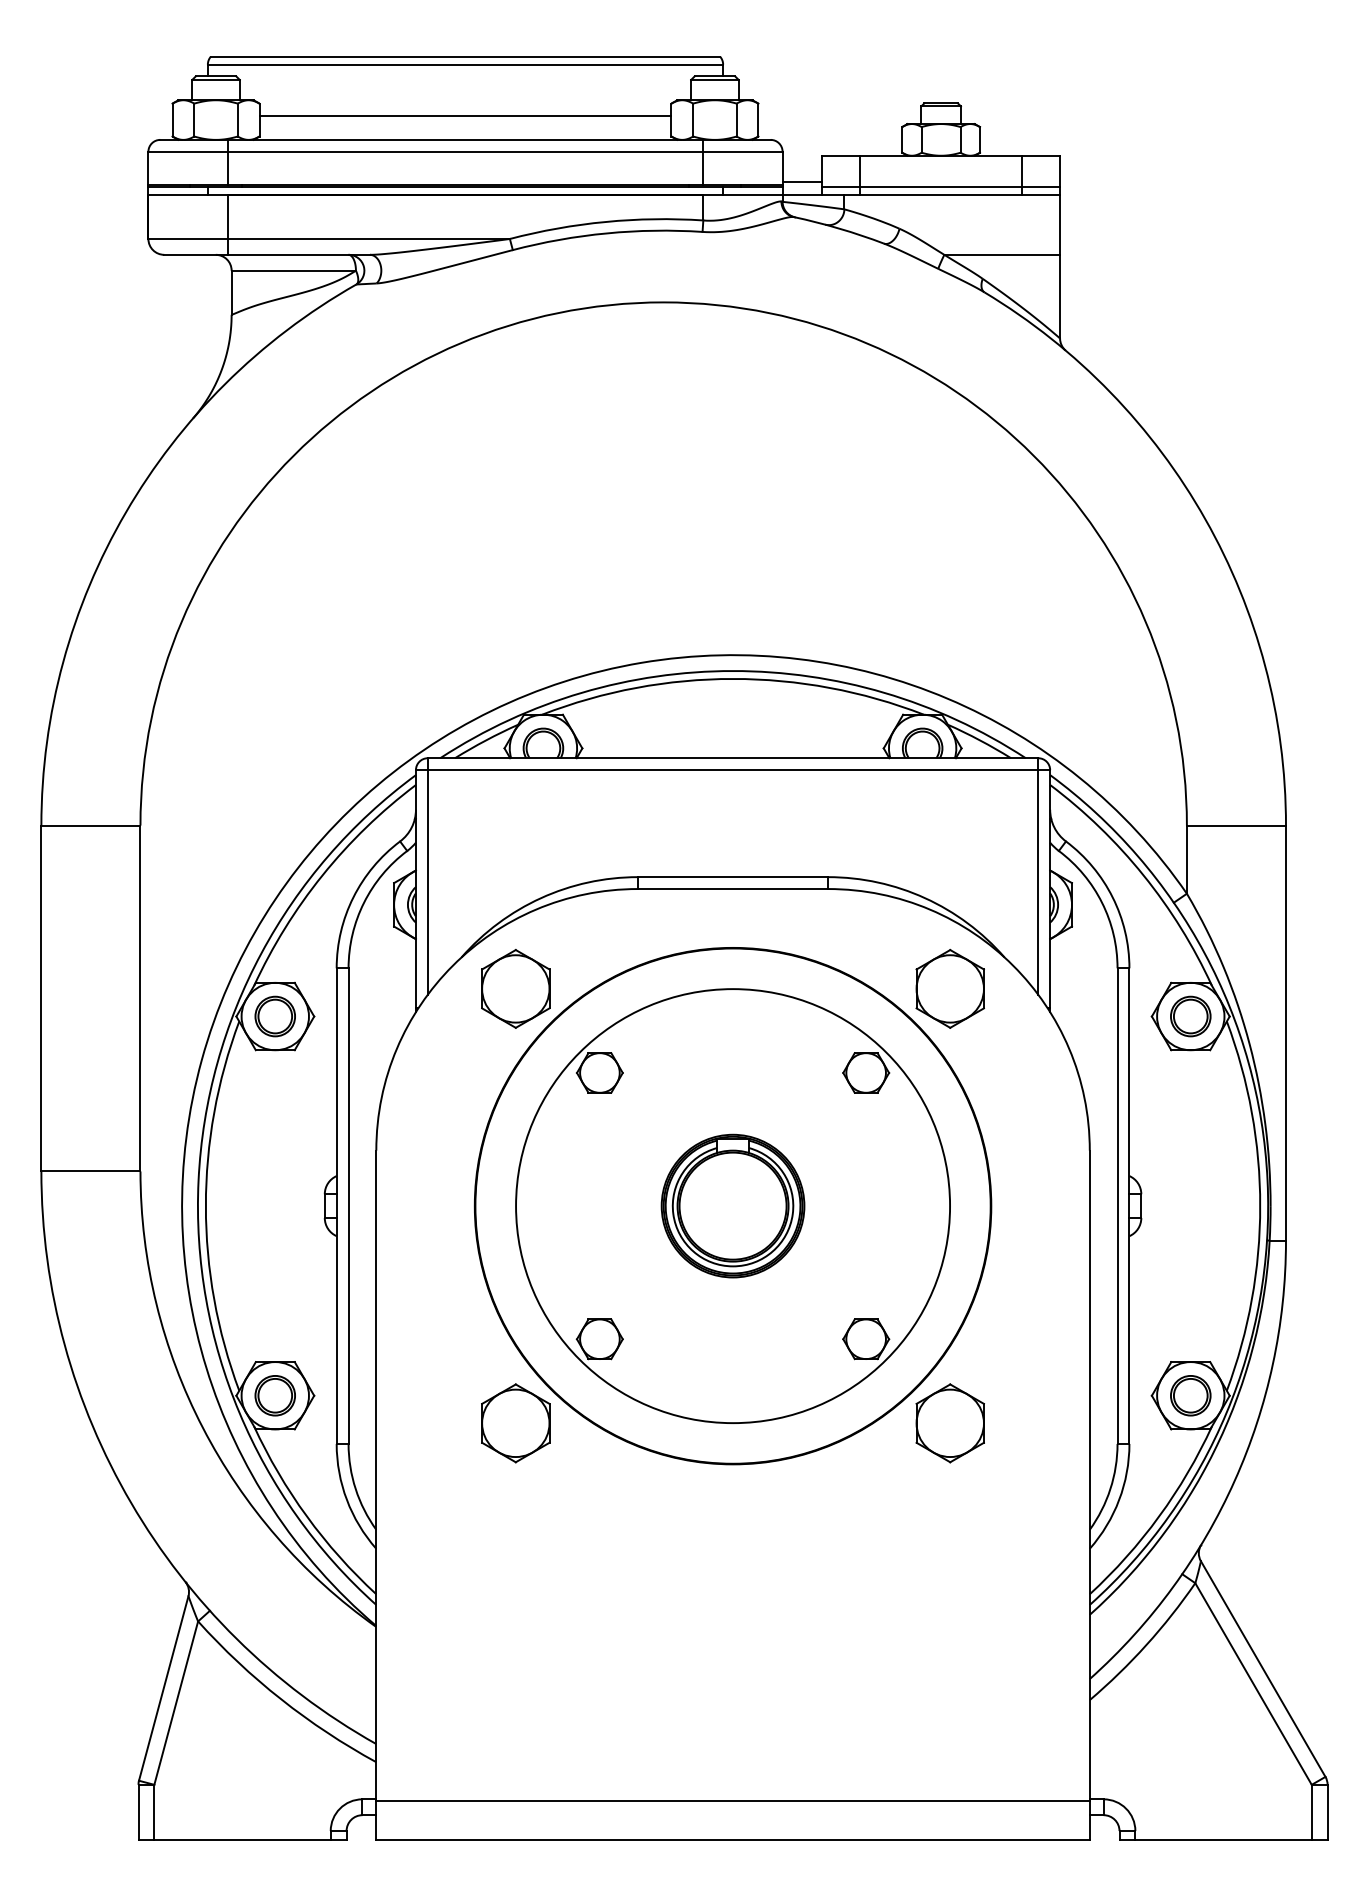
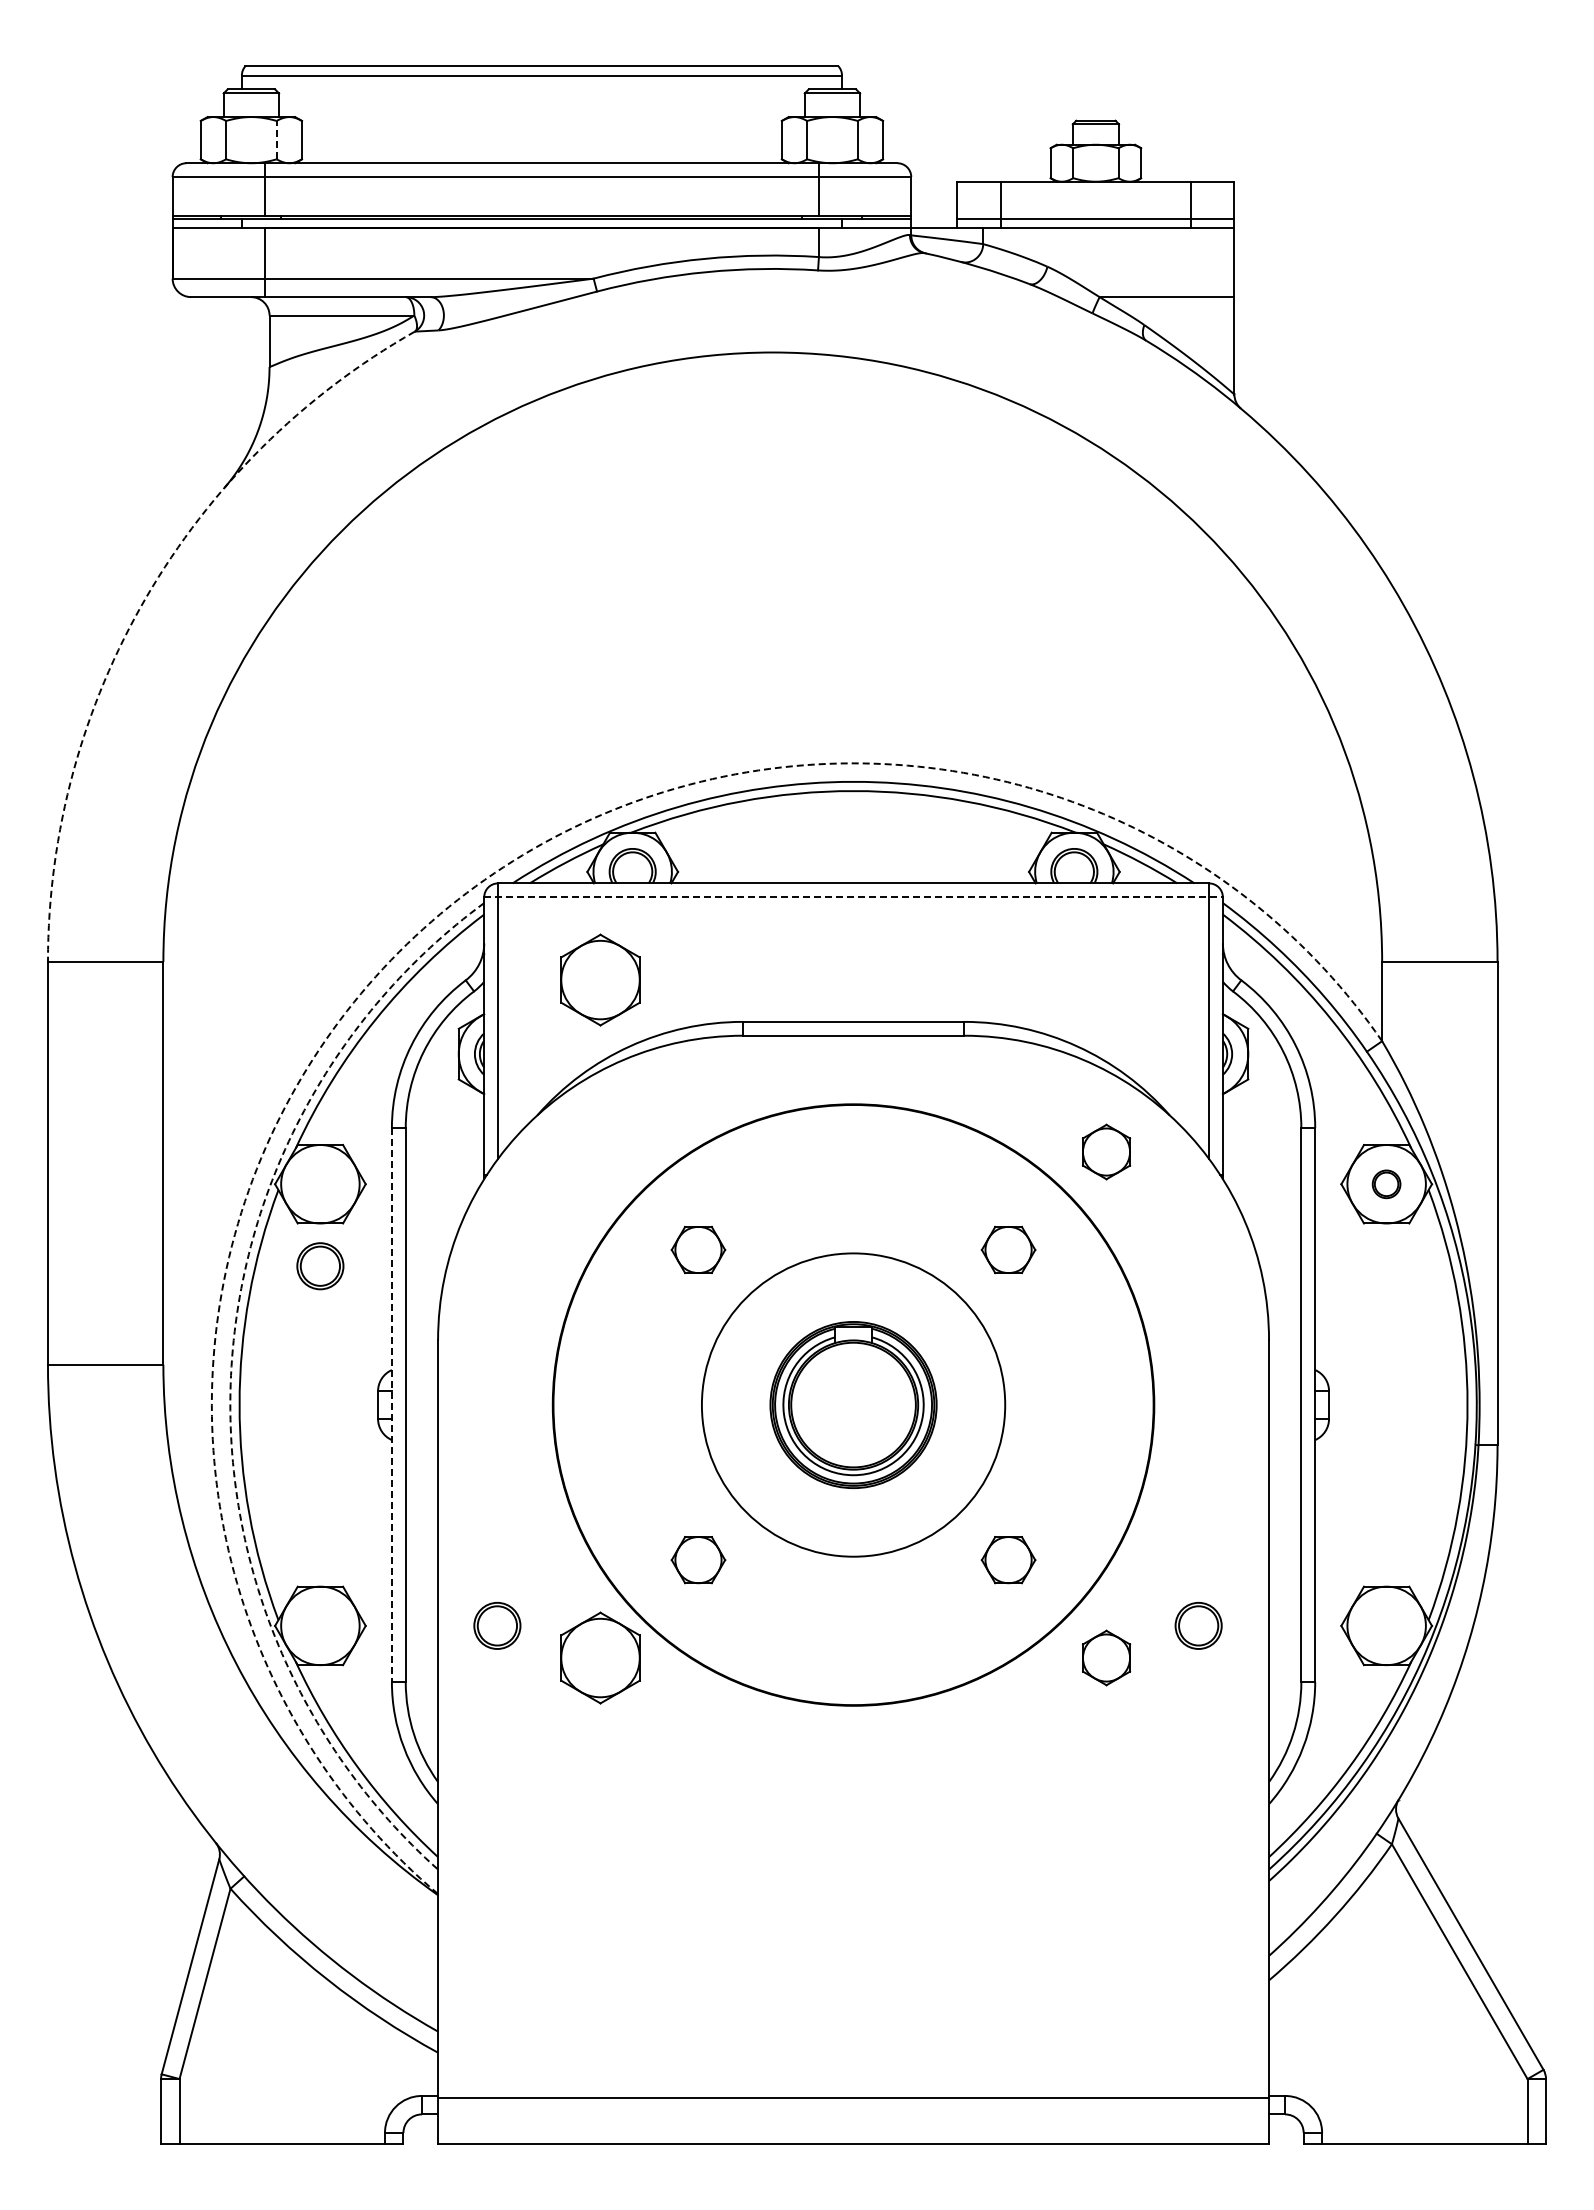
line: (465, 116) -> (541, 135), removed
line: (237, 119) -> (276, 139), solid -> dashed
line: (802, 181) -> (934, 211), removed
arc: (125, 512) -> (146, 597), solid -> dashed
line: (733, 770) -> (854, 897), solid -> dashed
arc: (363, 796) -> (423, 928), solid -> dashed
part: (515, 988) -> (600, 979), moved
part: (950, 988) -> (1106, 1151), size x0.6
part: (275, 1016) -> (320, 1266), moved
part: (1190, 1016) -> (1386, 1184), size x0.6
arc: (198, 1180) -> (231, 1375), solid -> dashed
circle: (733, 1205) -> (853, 1404), size x0.6
line: (336, 1206) -> (391, 1405), solid -> dashed
part: (275, 1395) -> (497, 1625), moved
part: (1190, 1395) -> (1198, 1625), moved
part: (950, 1422) -> (1106, 1657), size x0.6

